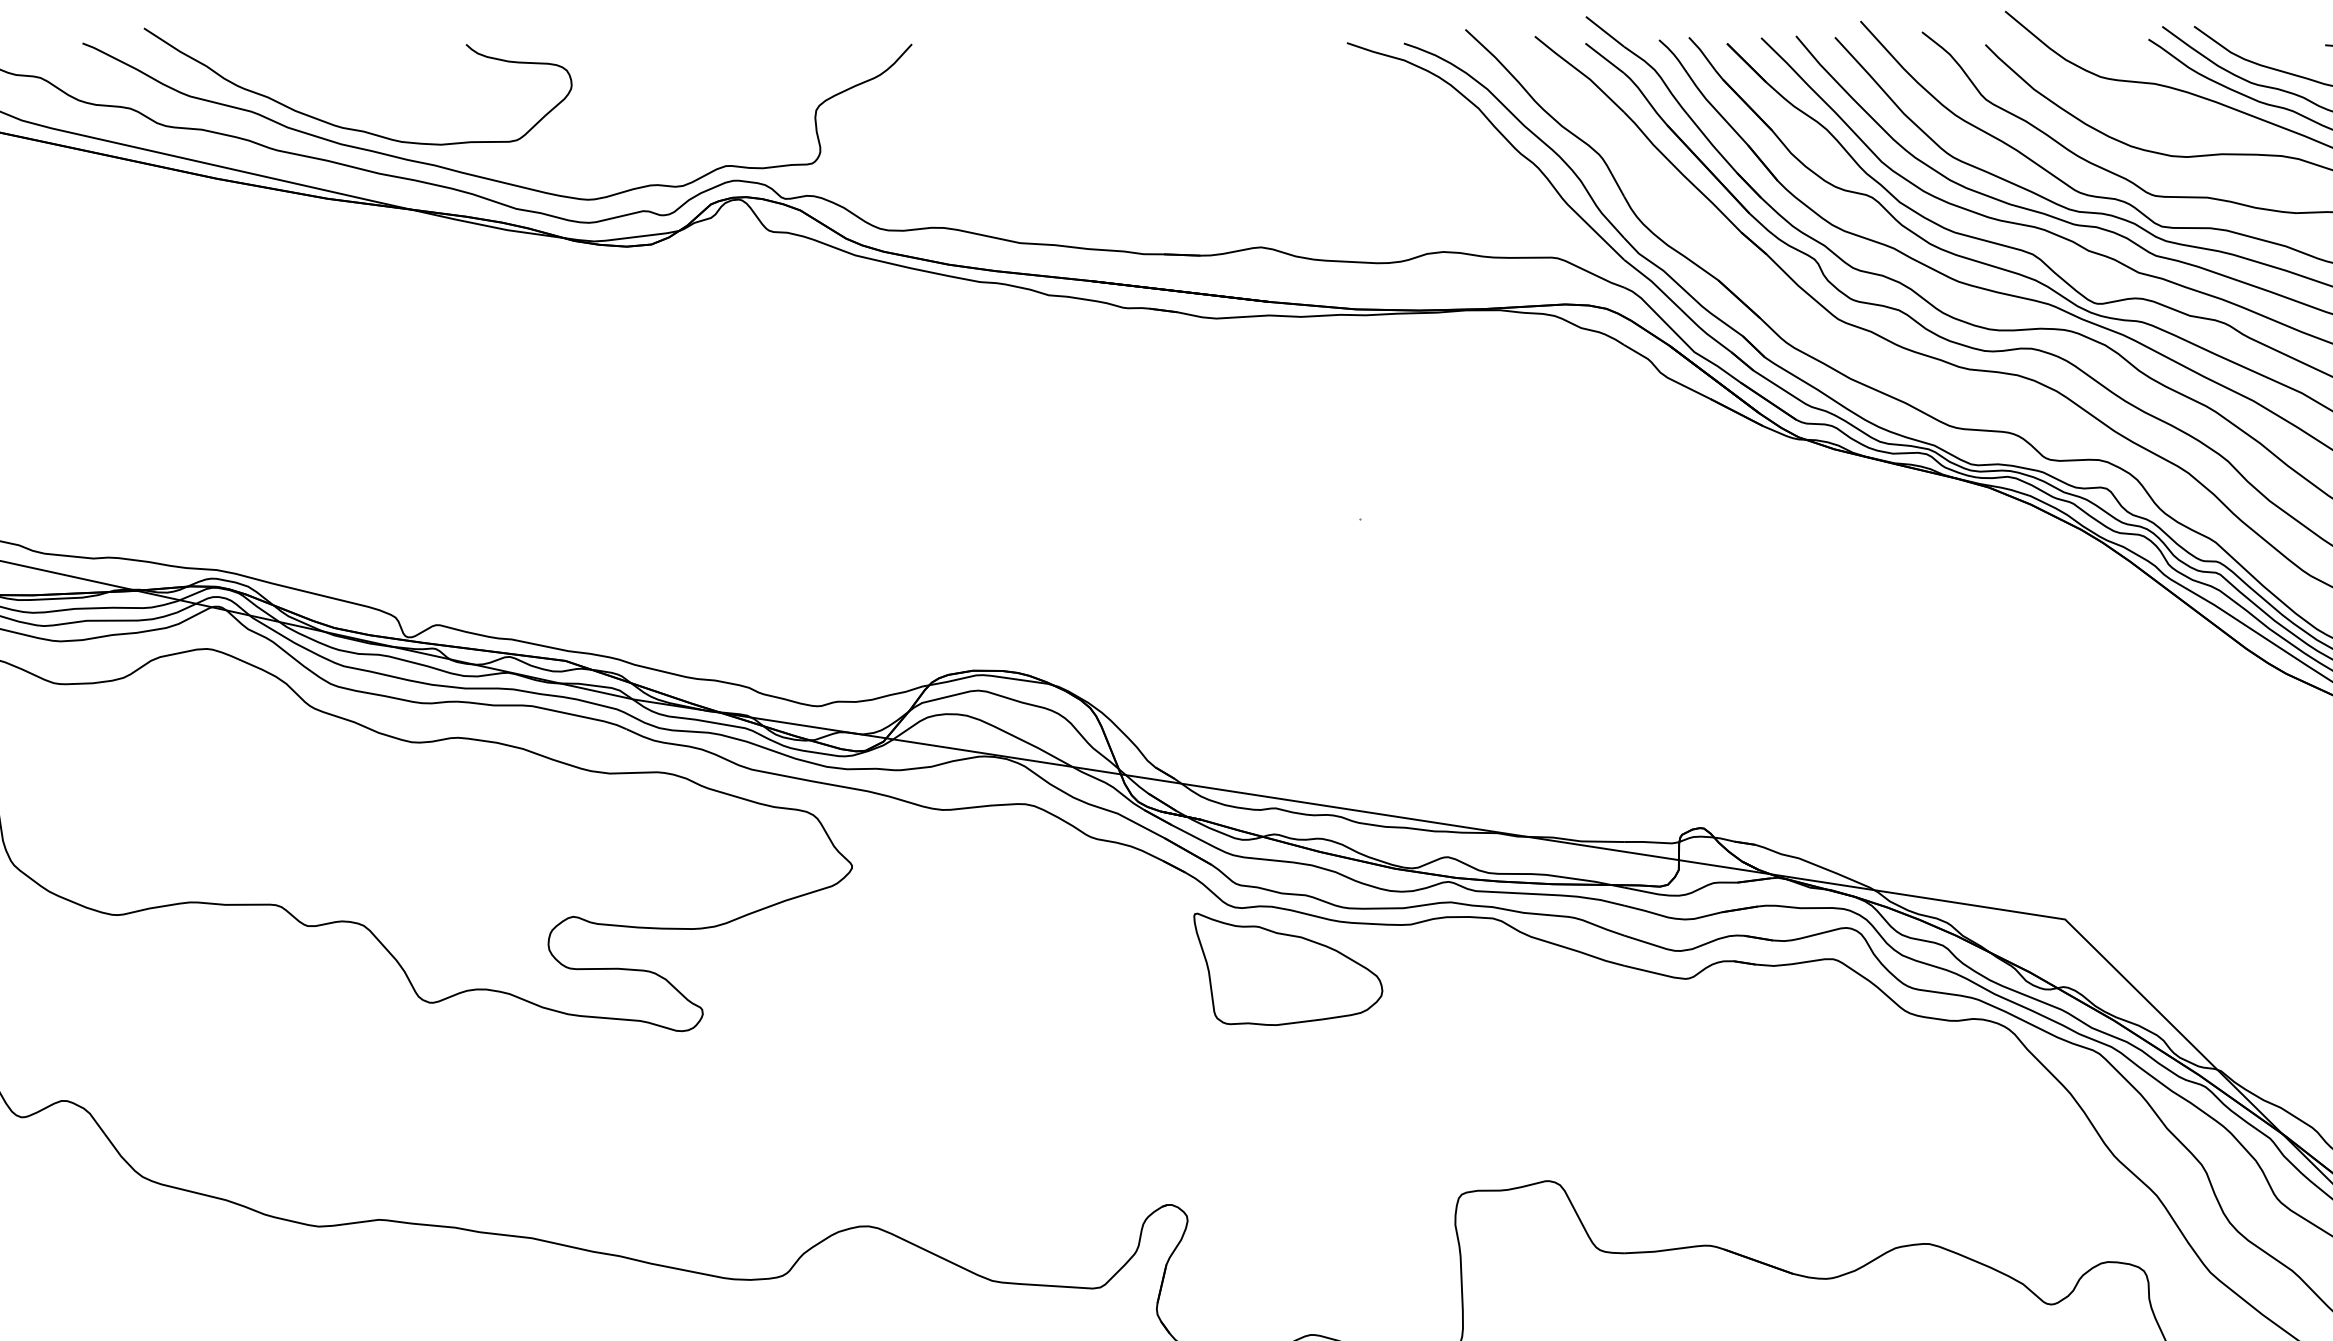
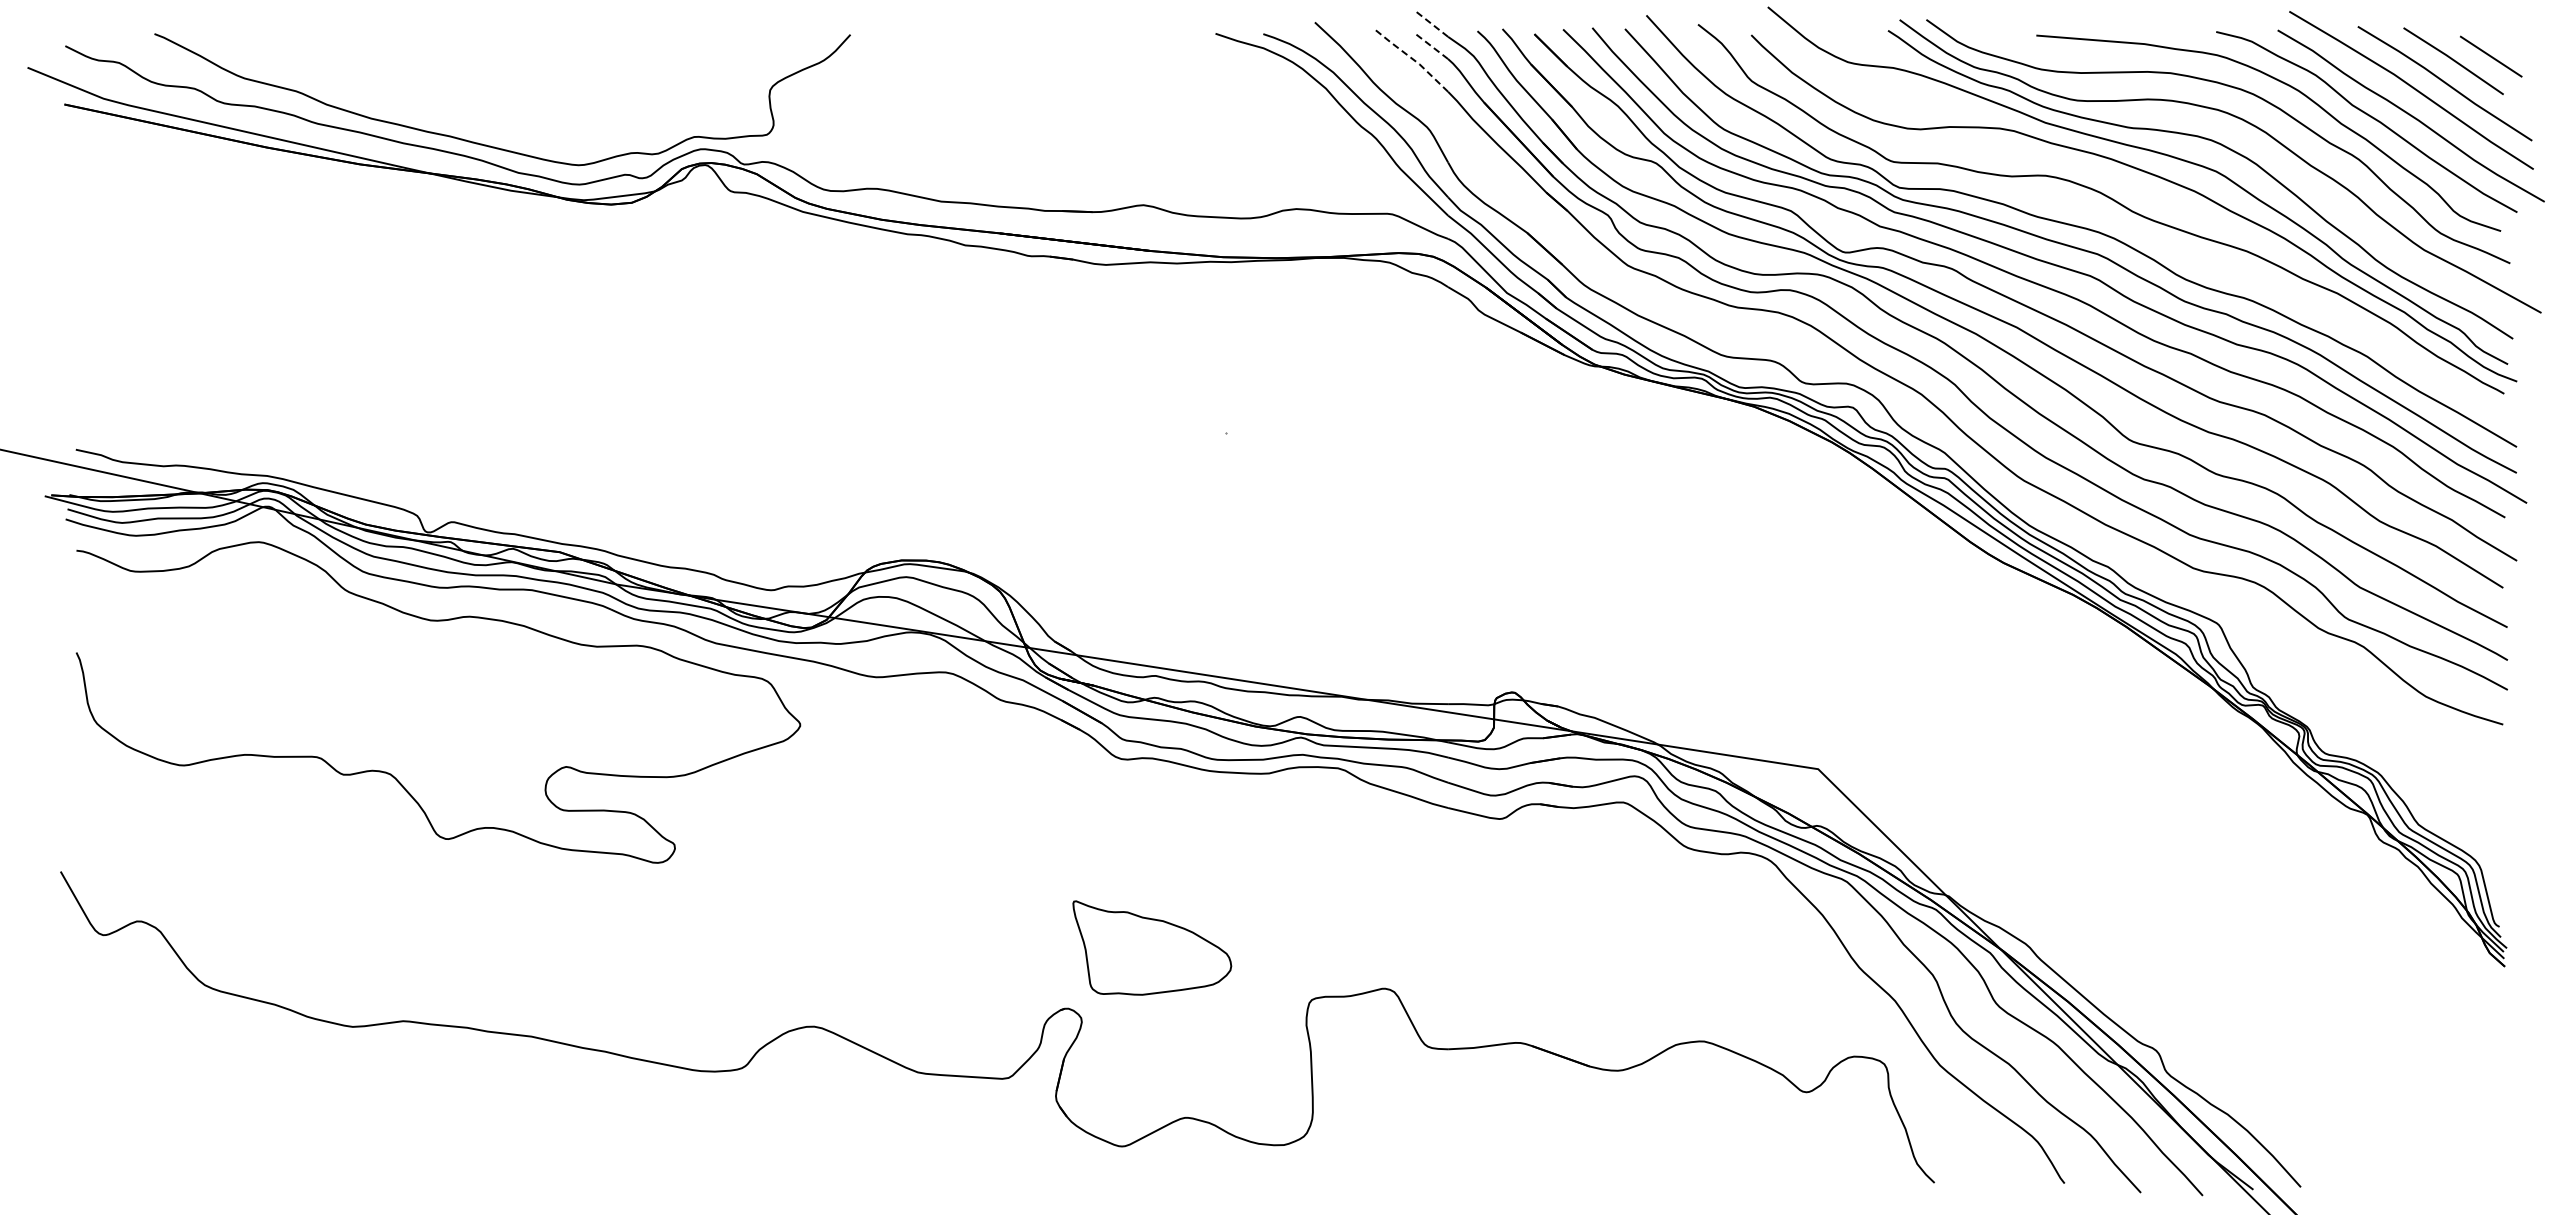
line: (1604, 30) -> (1431, 23), solid -> dashed
line: (1604, 58) -> (1431, 46), solid -> dashed
line: (1580, 72) -> (1411, 58), solid -> dashed
curve: (348, 127) -> (377, 104), removed
part: (1288, 968) -> (1152, 947), moved

